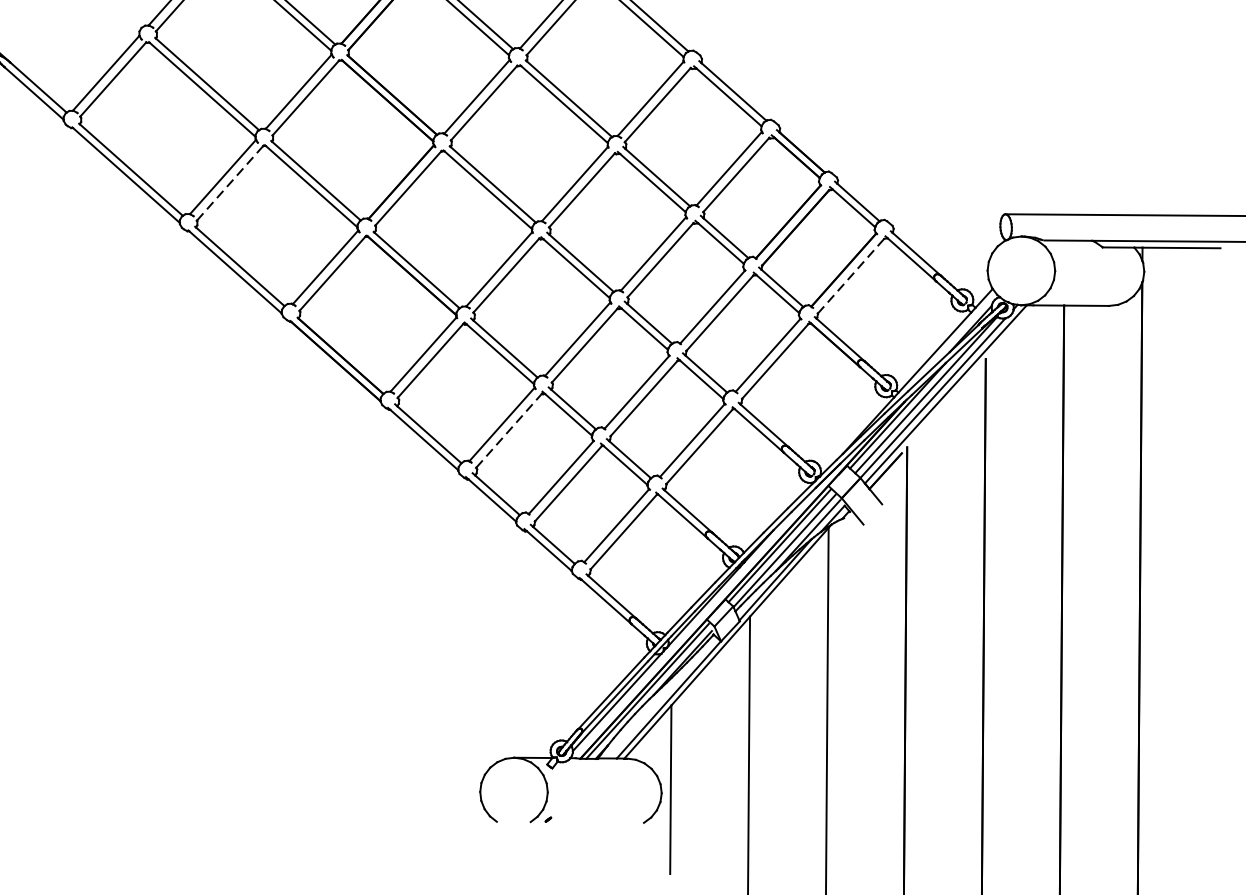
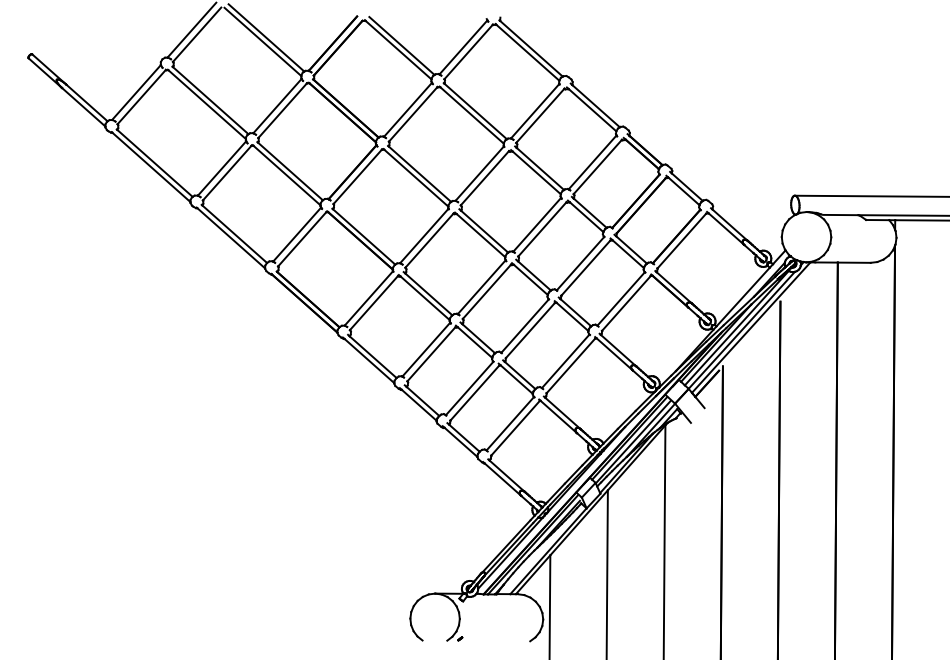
line: (230, 182) -> (227, 172), dashed -> solid
line: (850, 276) -> (681, 241), dashed -> solid
line: (509, 429) -> (431, 353), dashed -> solid

